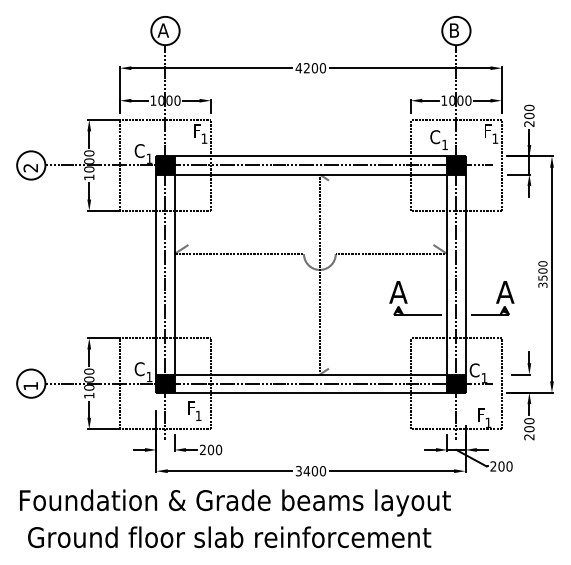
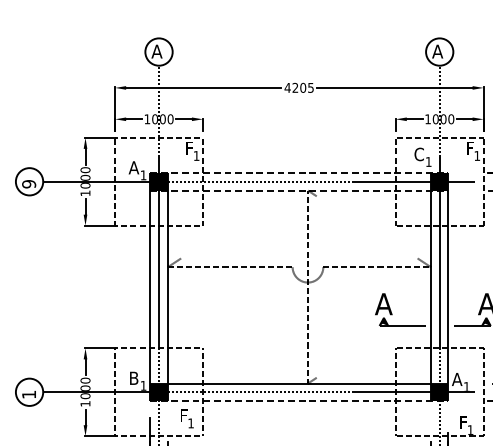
text: (453, 30) -> (436, 51), B -> A
text: (322, 68) -> (310, 88), 4200 -> 4205
text: (139, 150) -> (133, 167), C -> A
line: (310, 156) -> (298, 173), solid -> dashed
text: (30, 167) -> (28, 183), 2 -> 9
line: (310, 174) -> (298, 190), solid -> dashed
text: (139, 369) -> (133, 378), C -> B
text: (474, 370) -> (457, 379), C -> A
line: (310, 392) -> (298, 400), solid -> dashed

